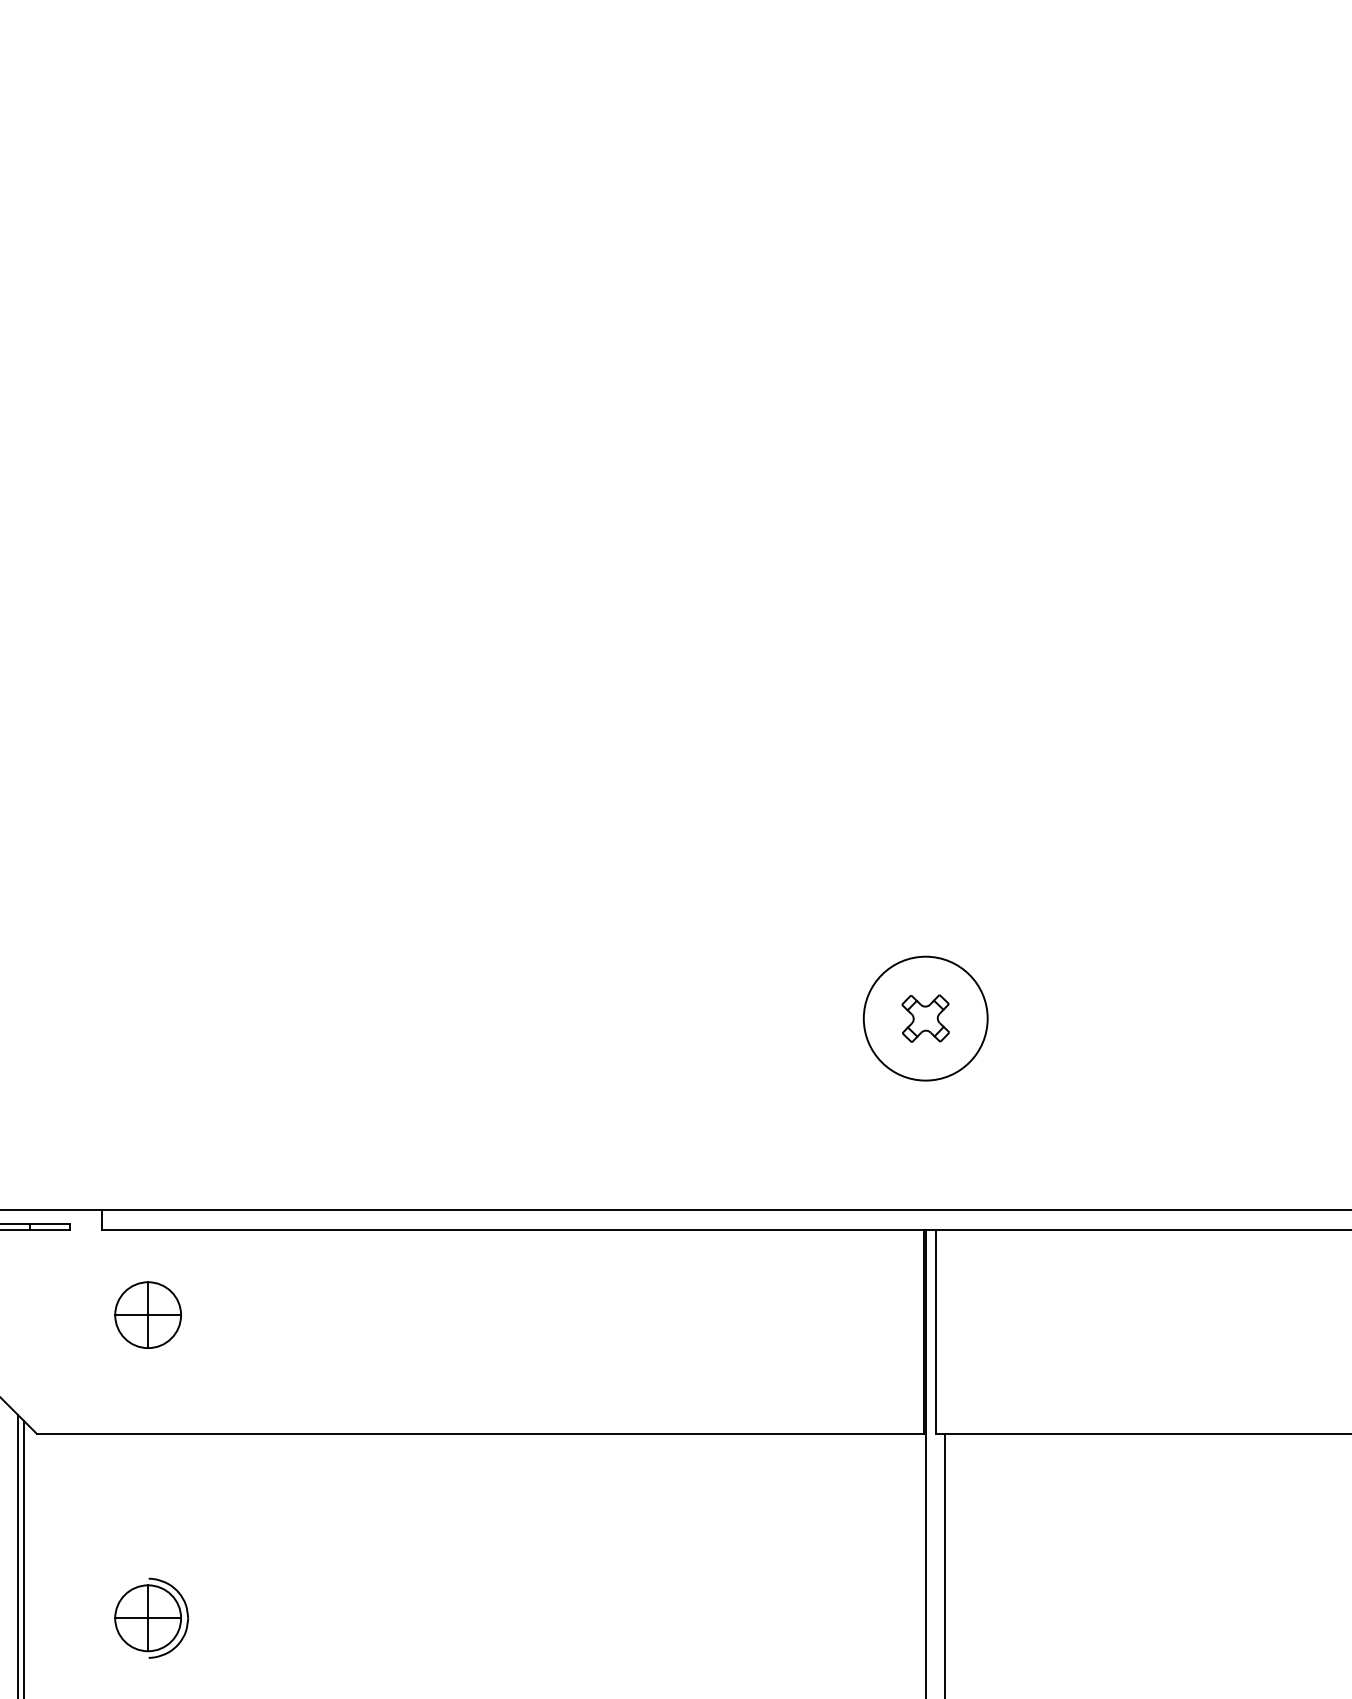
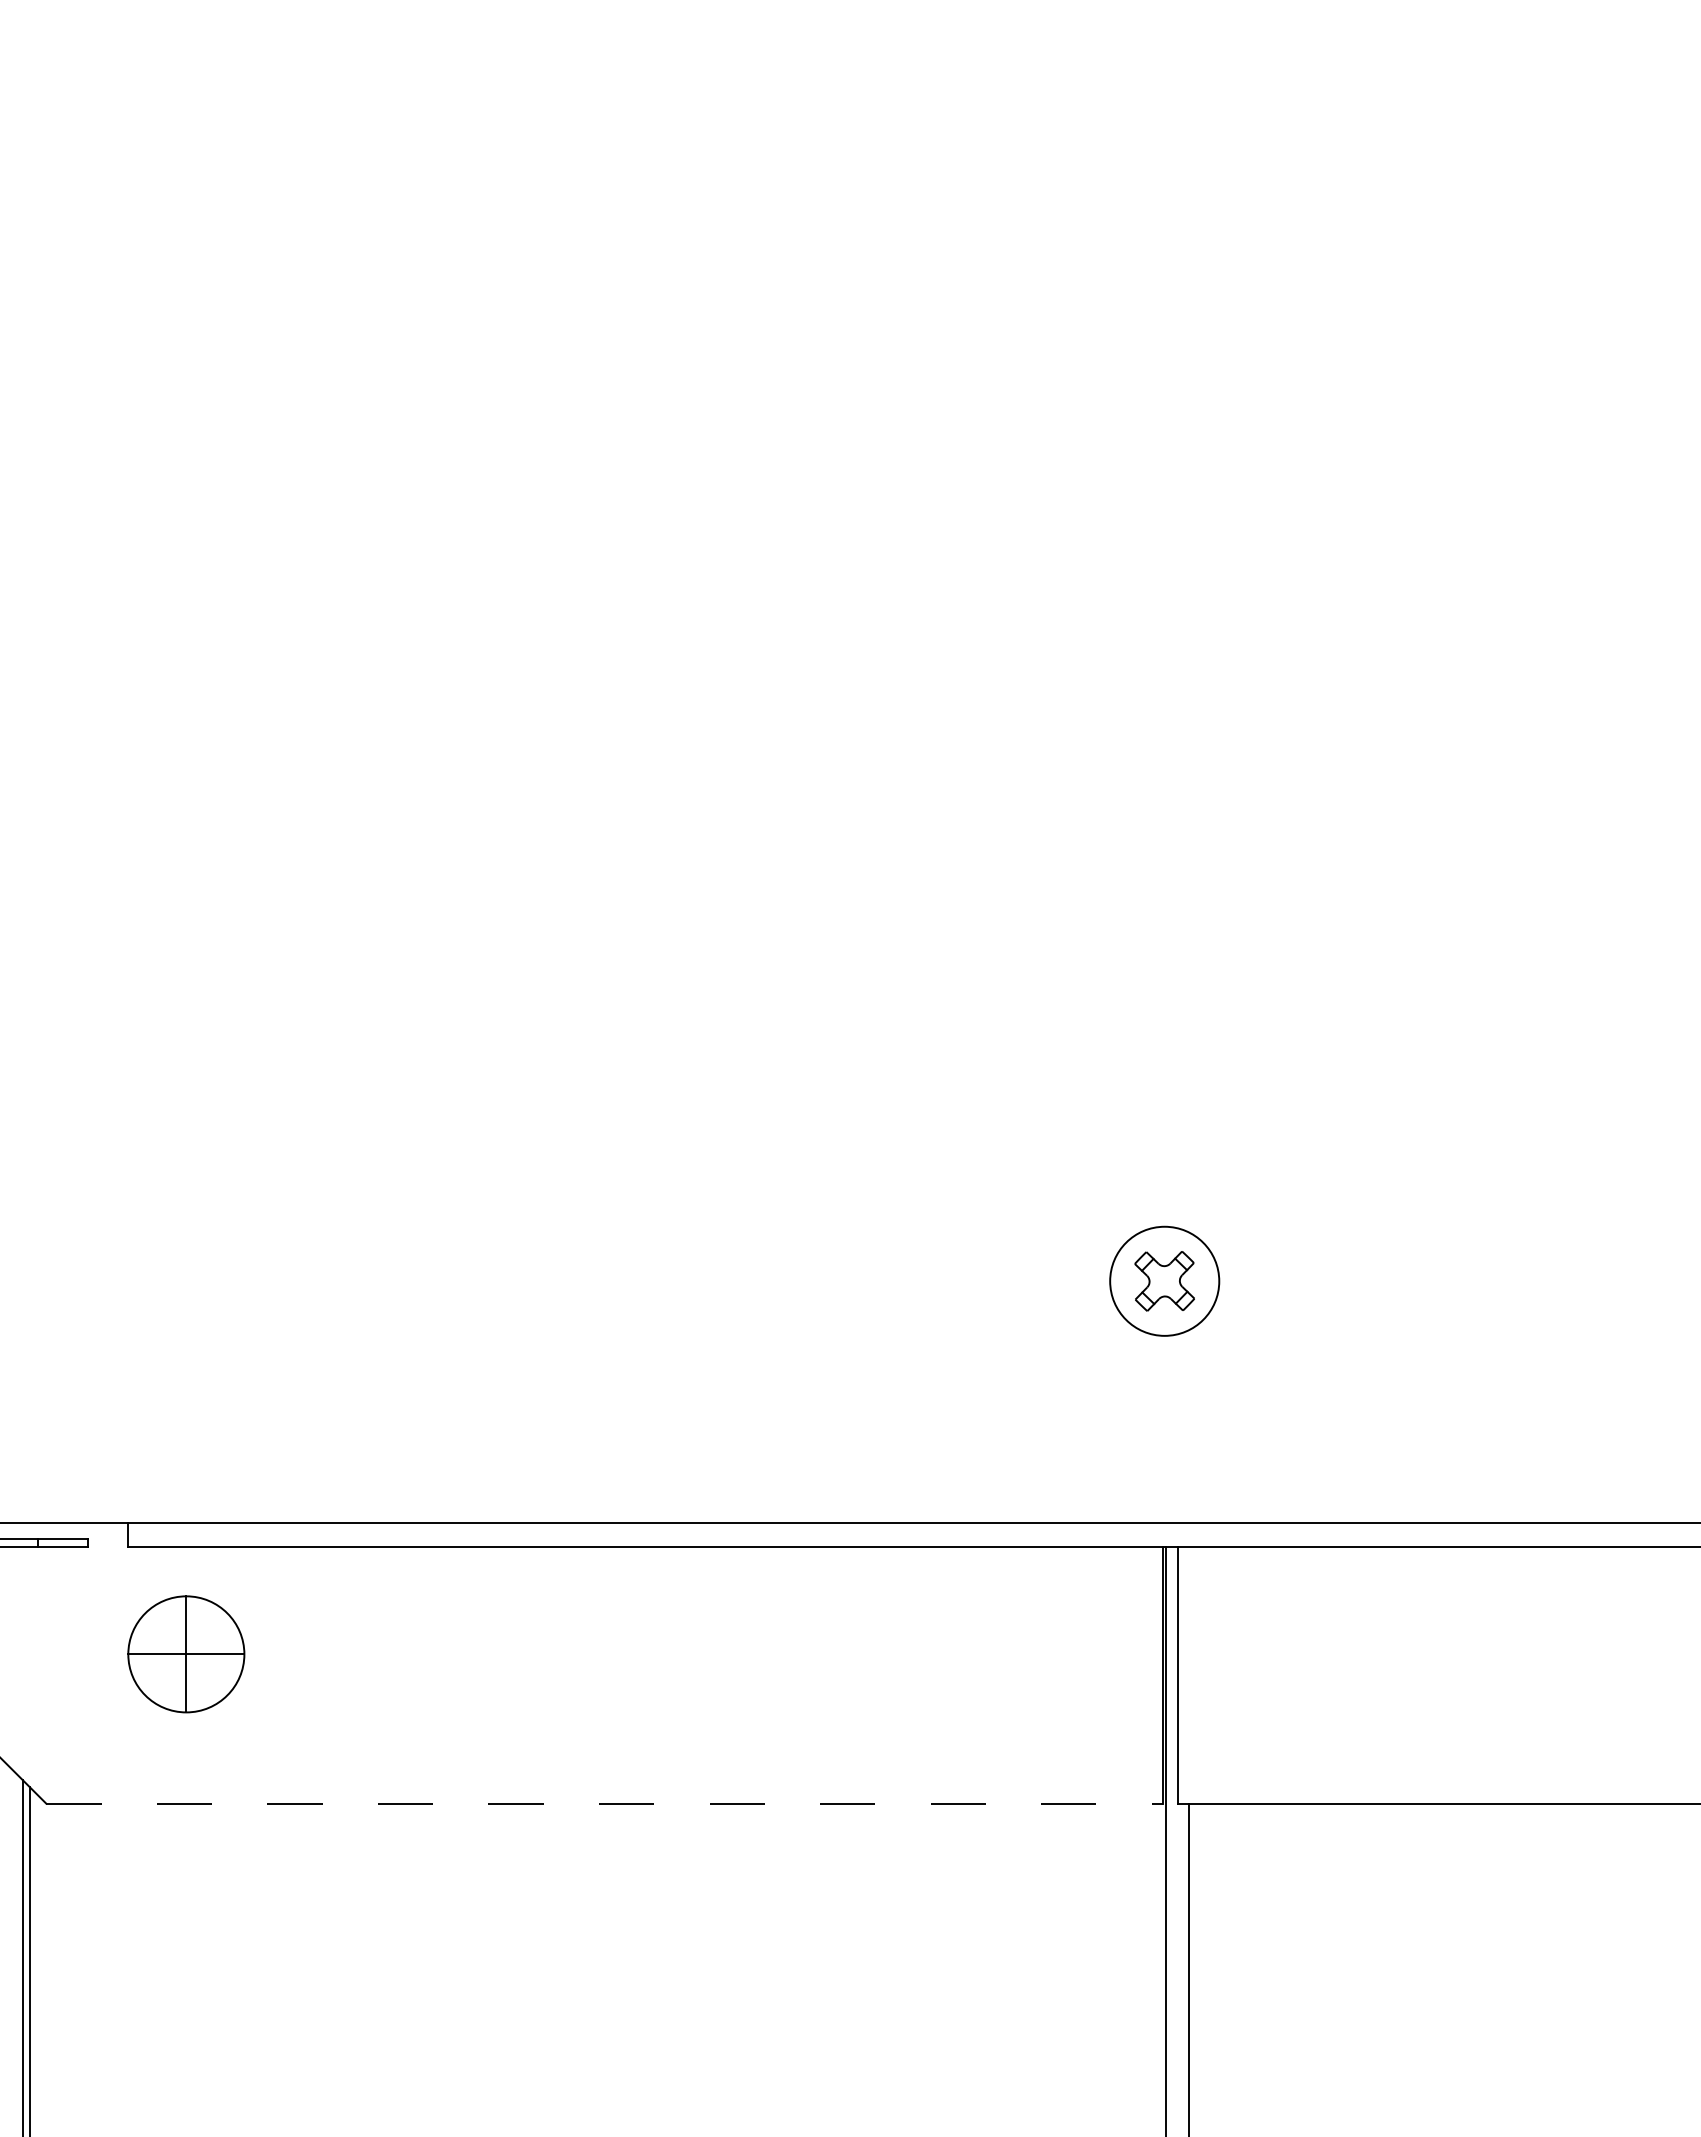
circle: (925, 1018) -> (1164, 1281), size x0.7
part: (148, 1315) -> (186, 1654), size x1.4
line: (480, 1433) -> (604, 1803), solid -> dashed
part: (151, 1618) -> (190, 2035), removed

